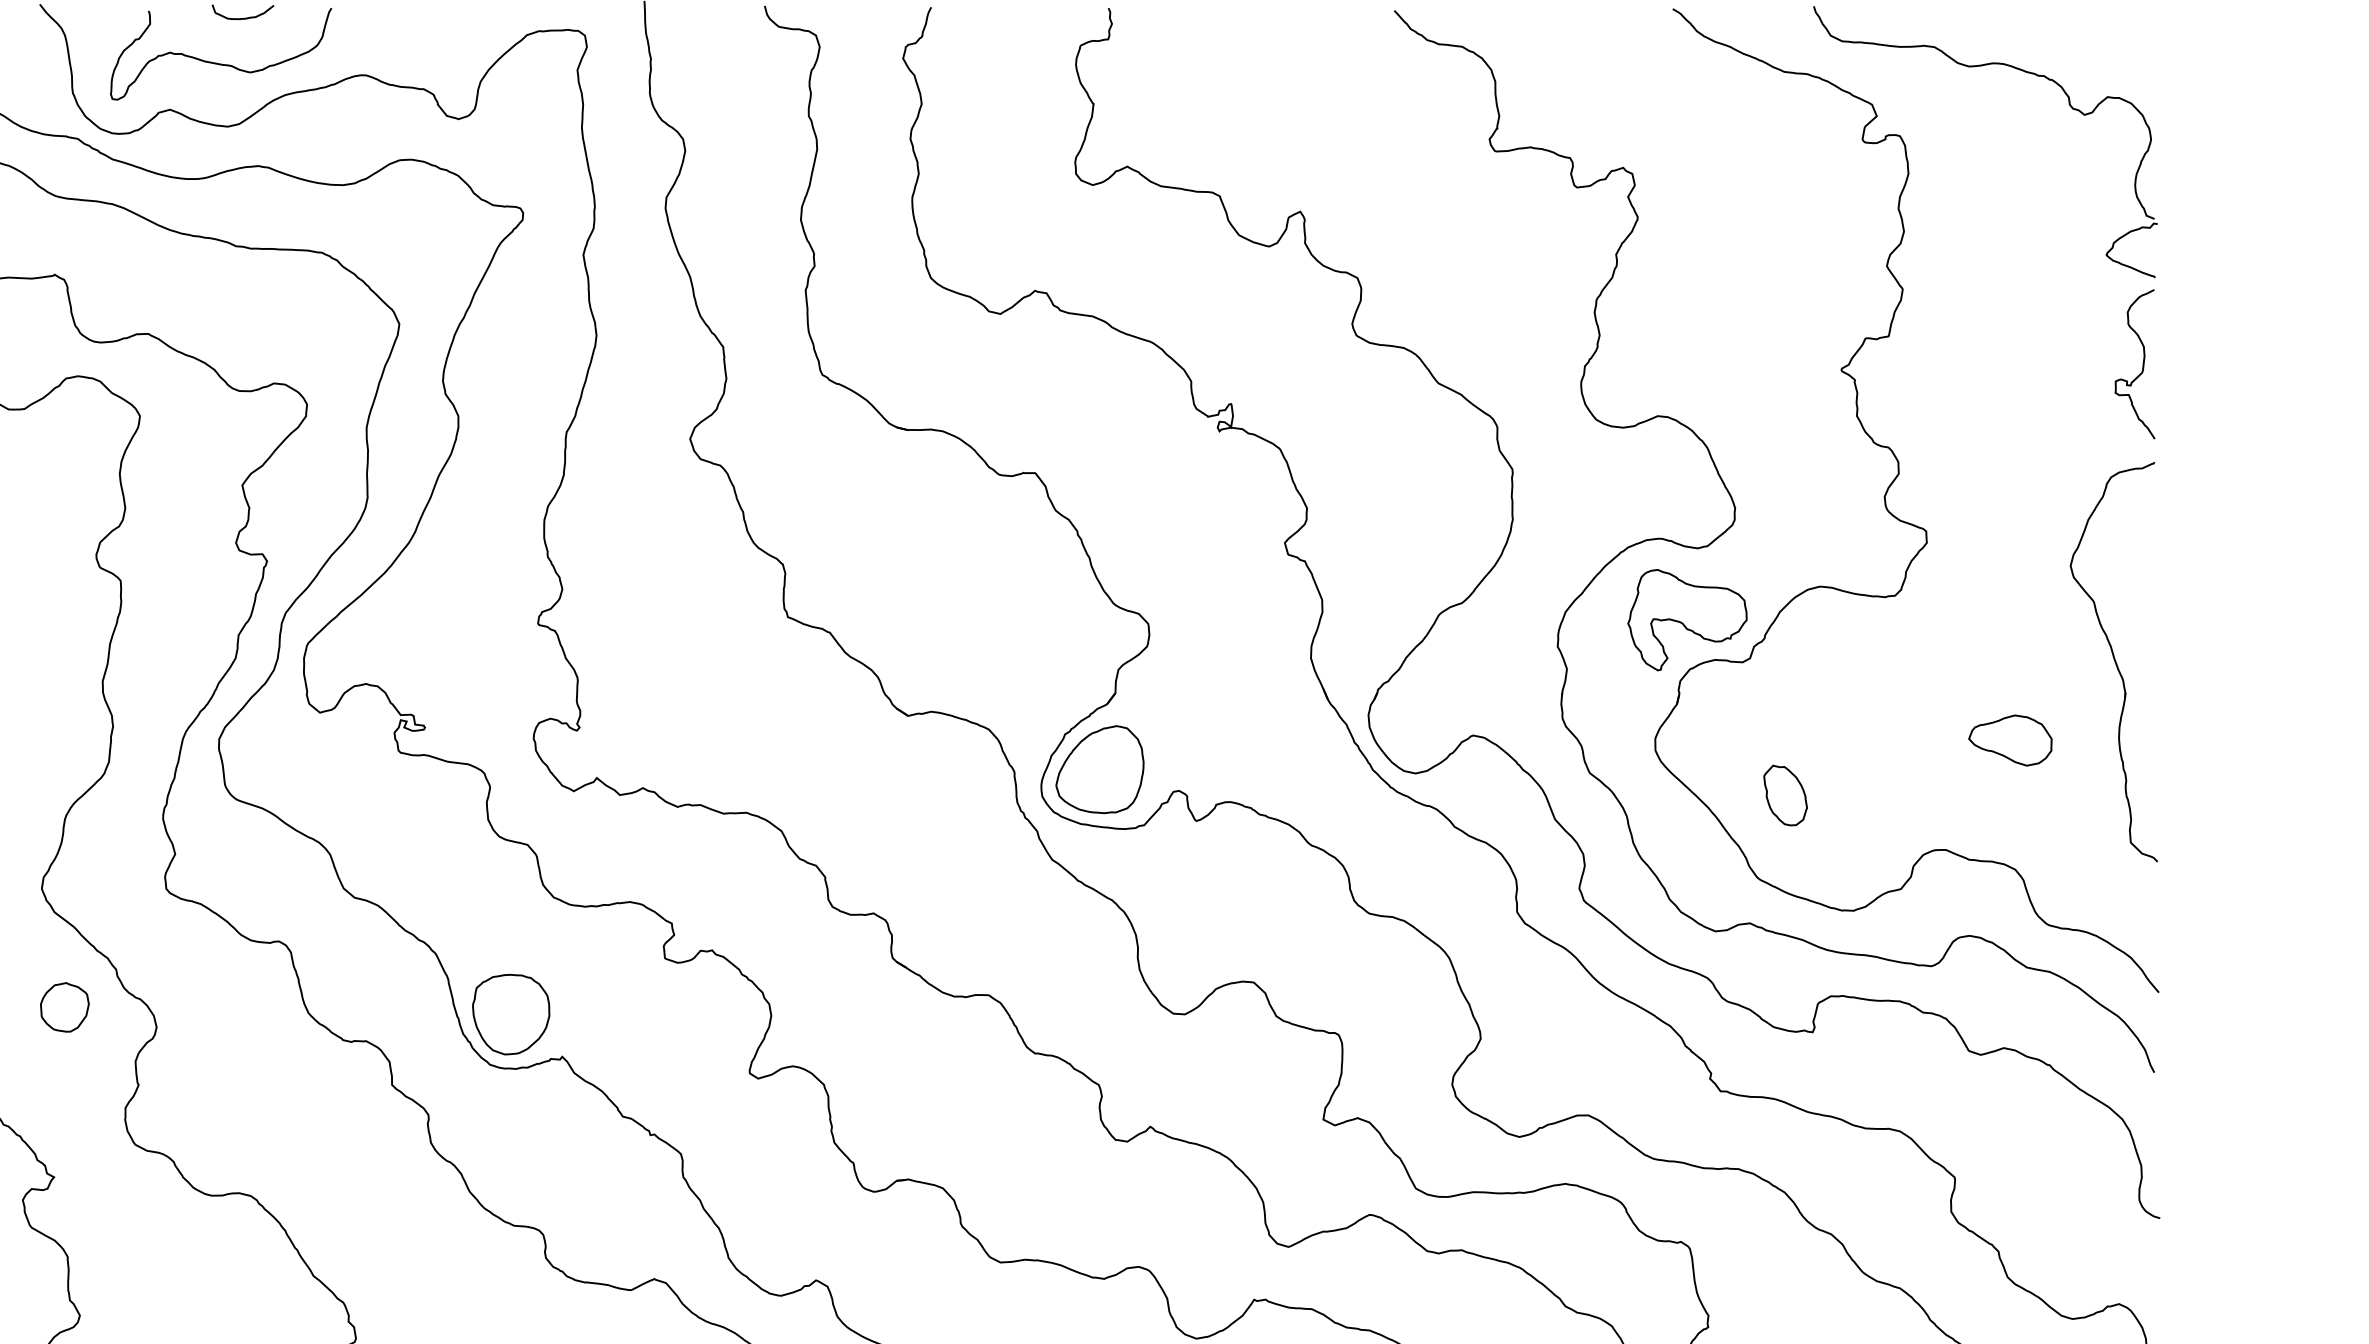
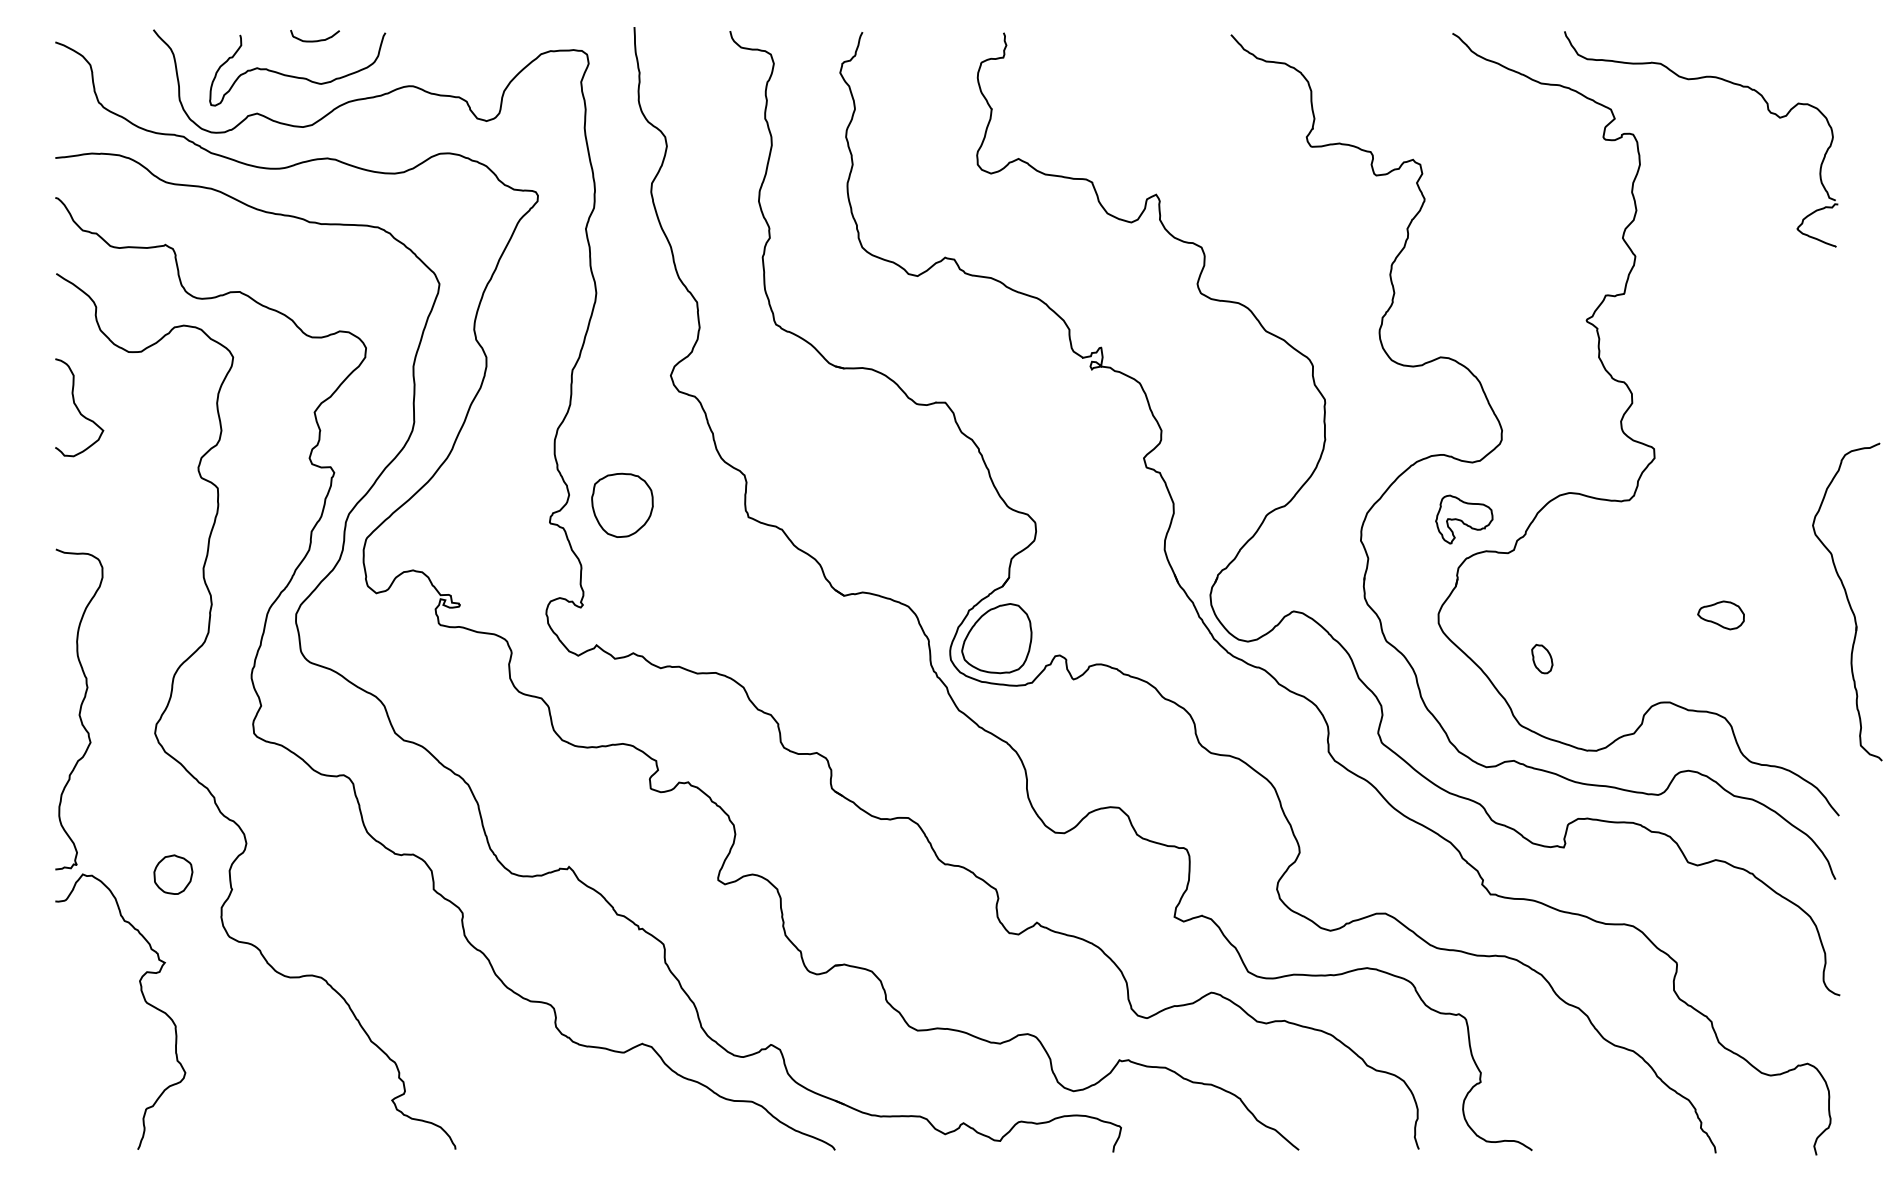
curve: (2141, 367) -> (1825, 318), removed
part: (1687, 619) -> (1464, 519), size x0.6
part: (2114, 661) -> (1847, 601), moved
part: (2009, 740) -> (1720, 615), size x0.7
part: (1785, 794) -> (1542, 658), size x0.6
part: (64, 1007) -> (173, 874), moved
part: (511, 1013) -> (622, 504), moved

